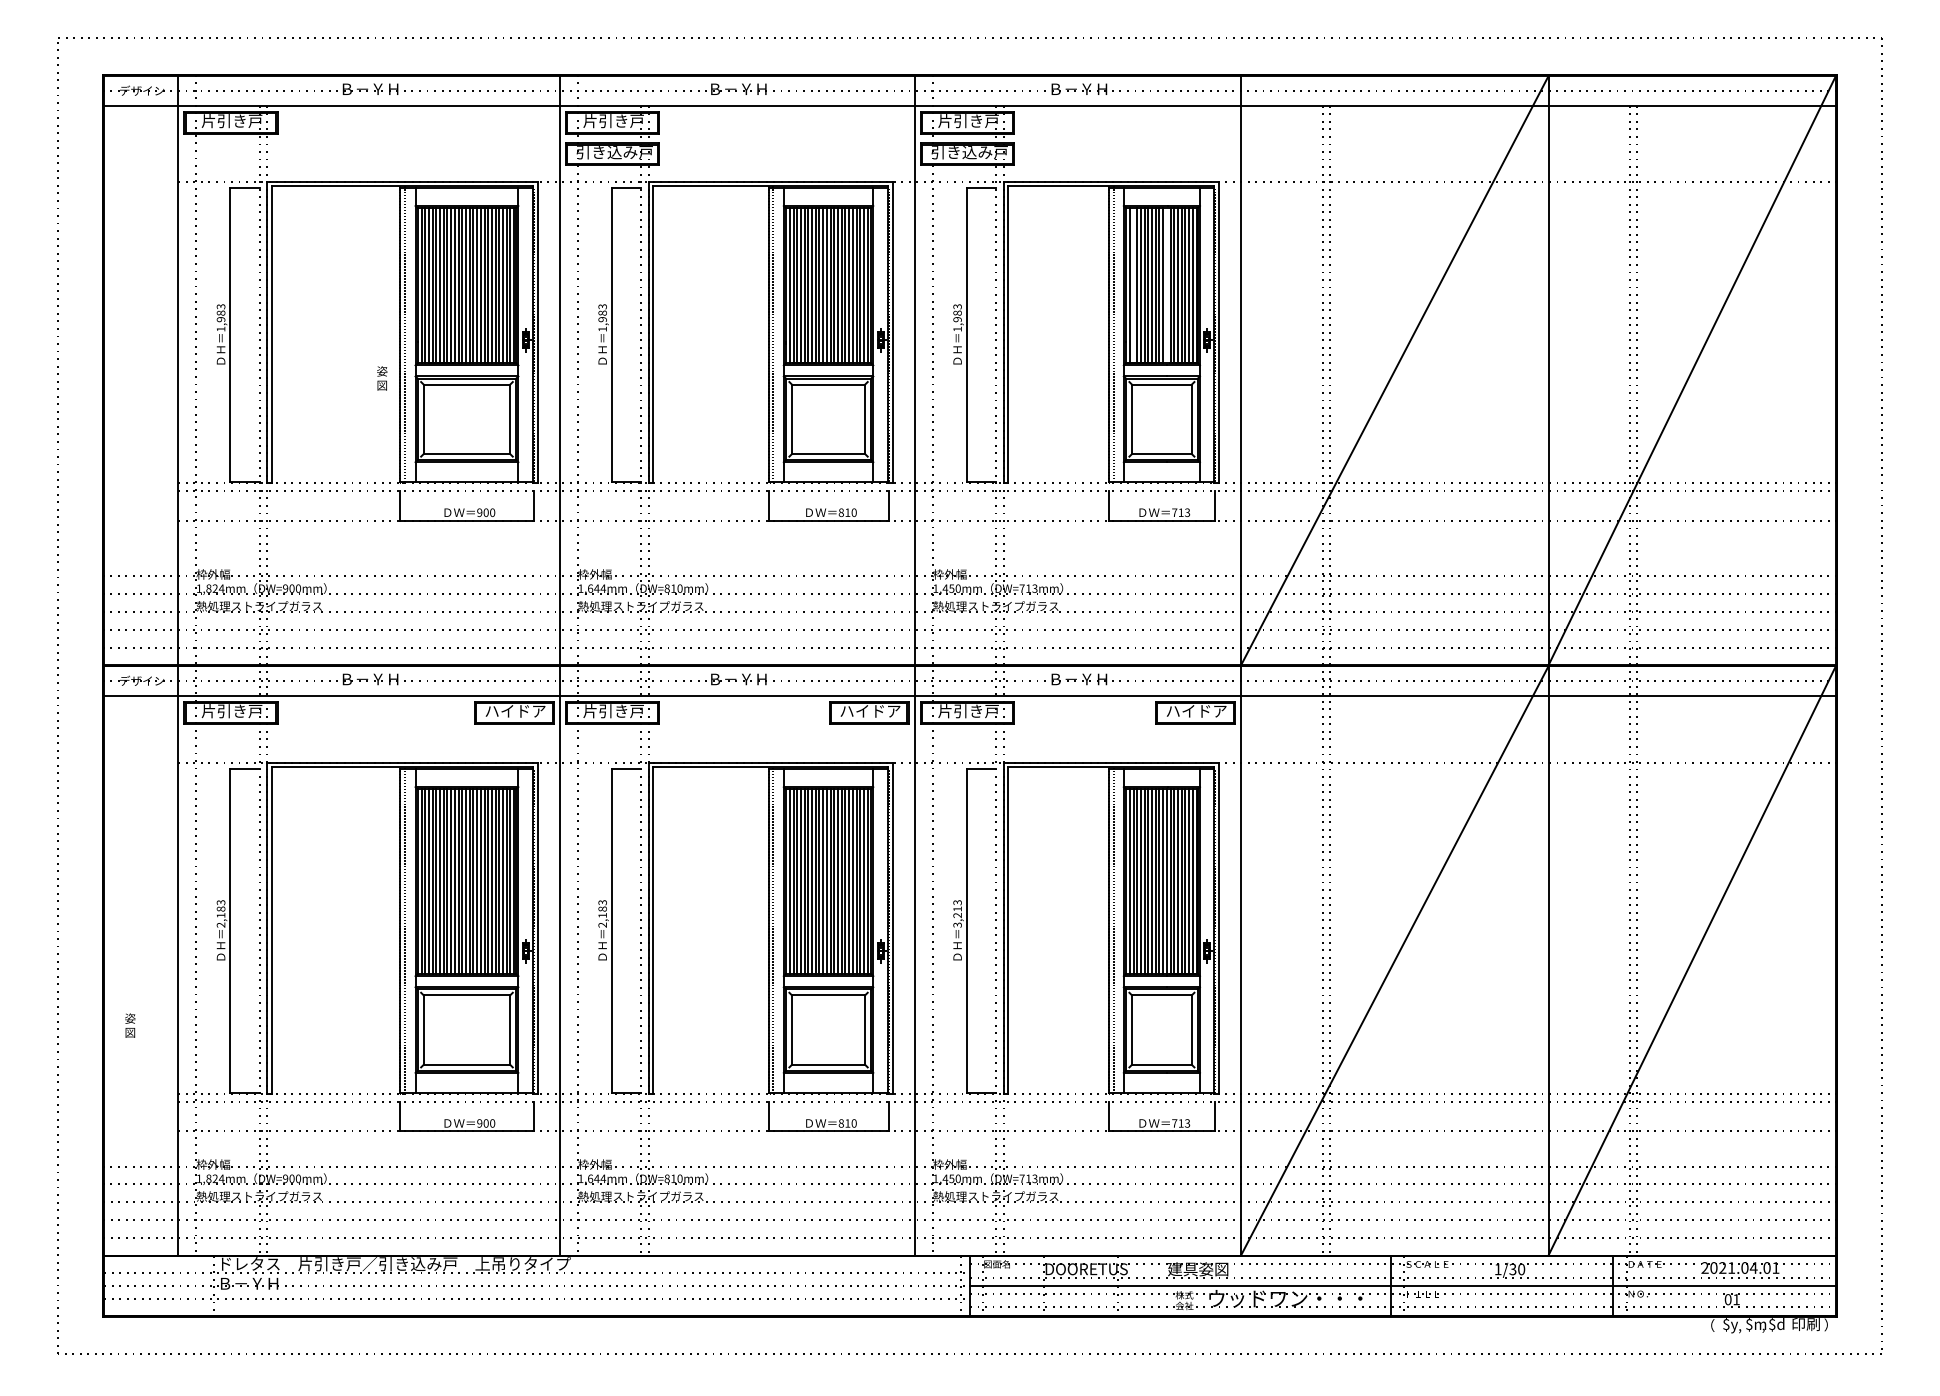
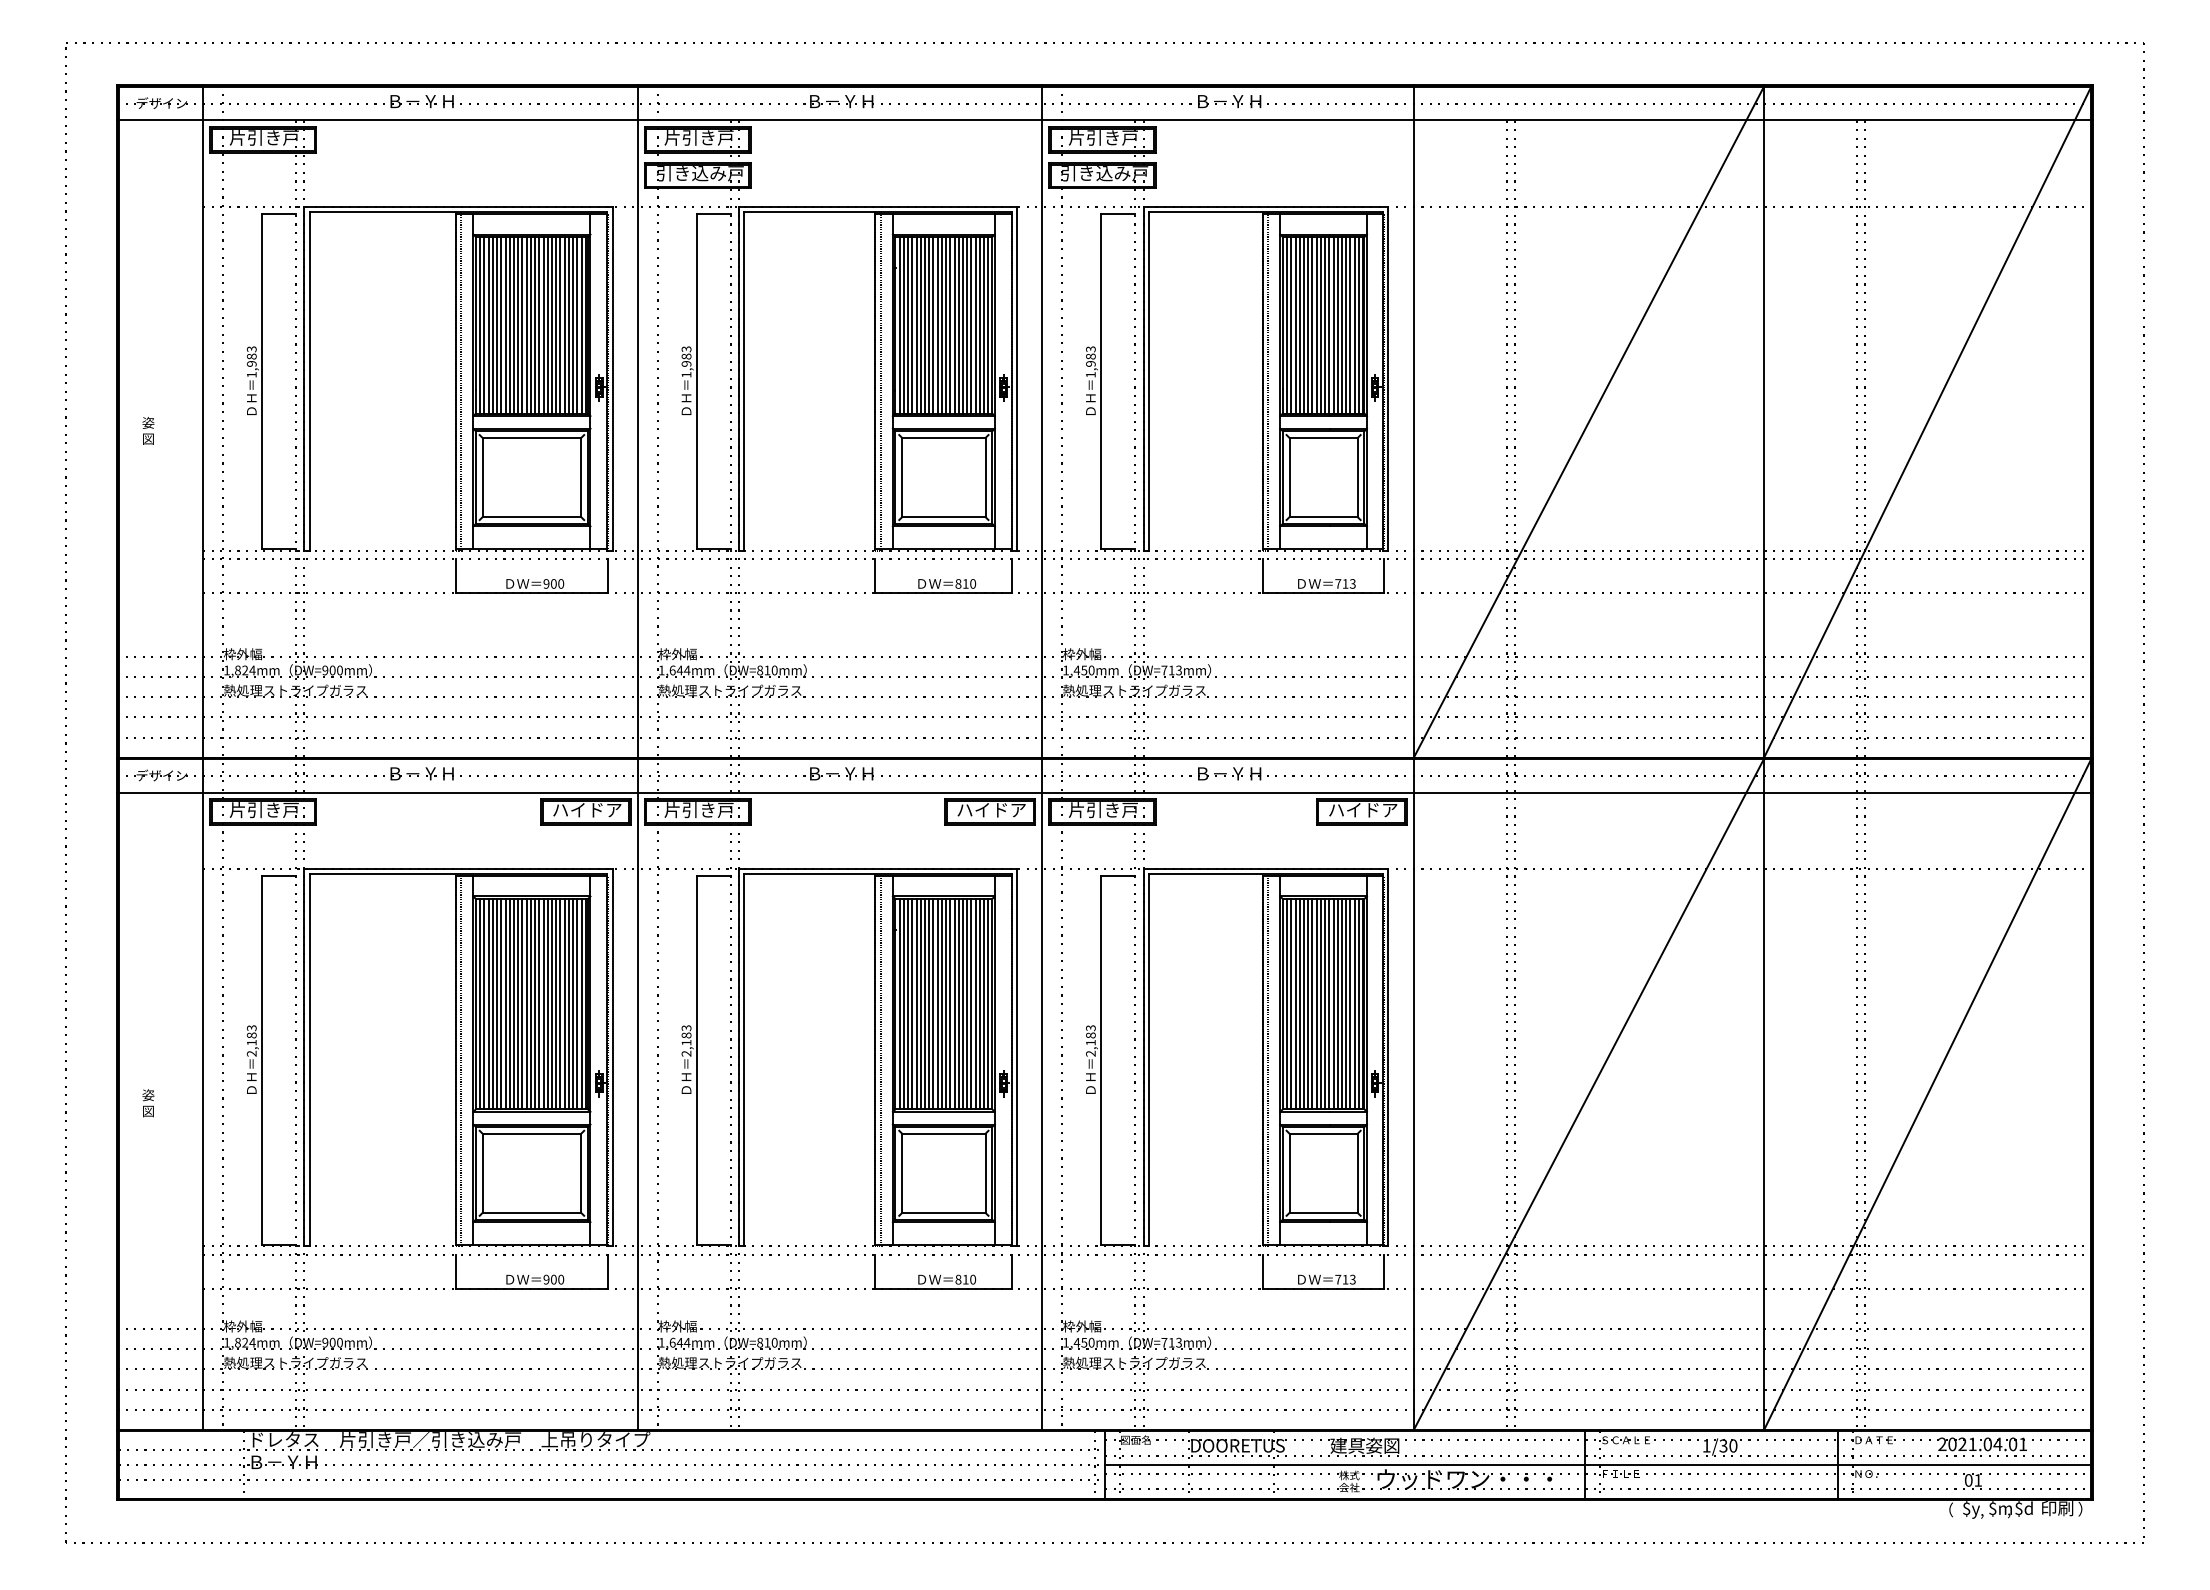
line: (1133, 285) -> (1291, 325), added
line: (1167, 285) -> (1329, 325), added
text: (382, 378) -> (148, 430), moved
text: (957, 917) -> (1090, 1044), 3,213 -> 2,183
text: (130, 1025) -> (148, 1103), moved

